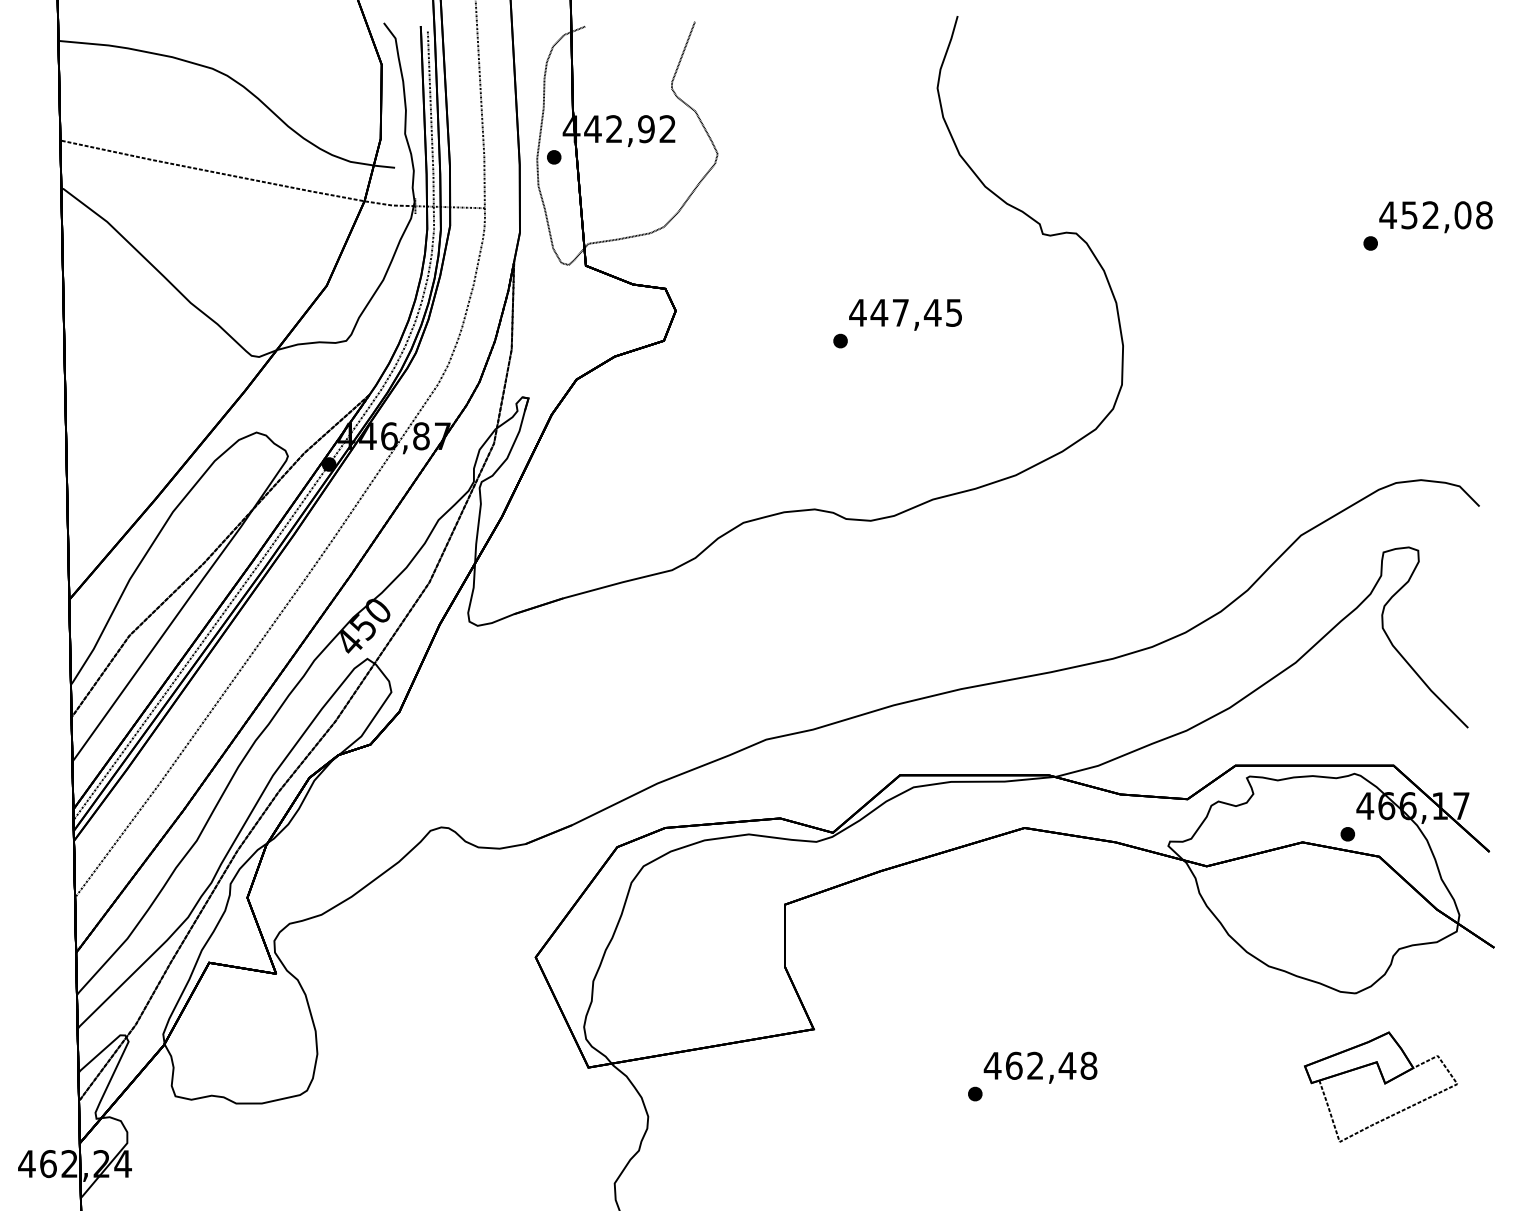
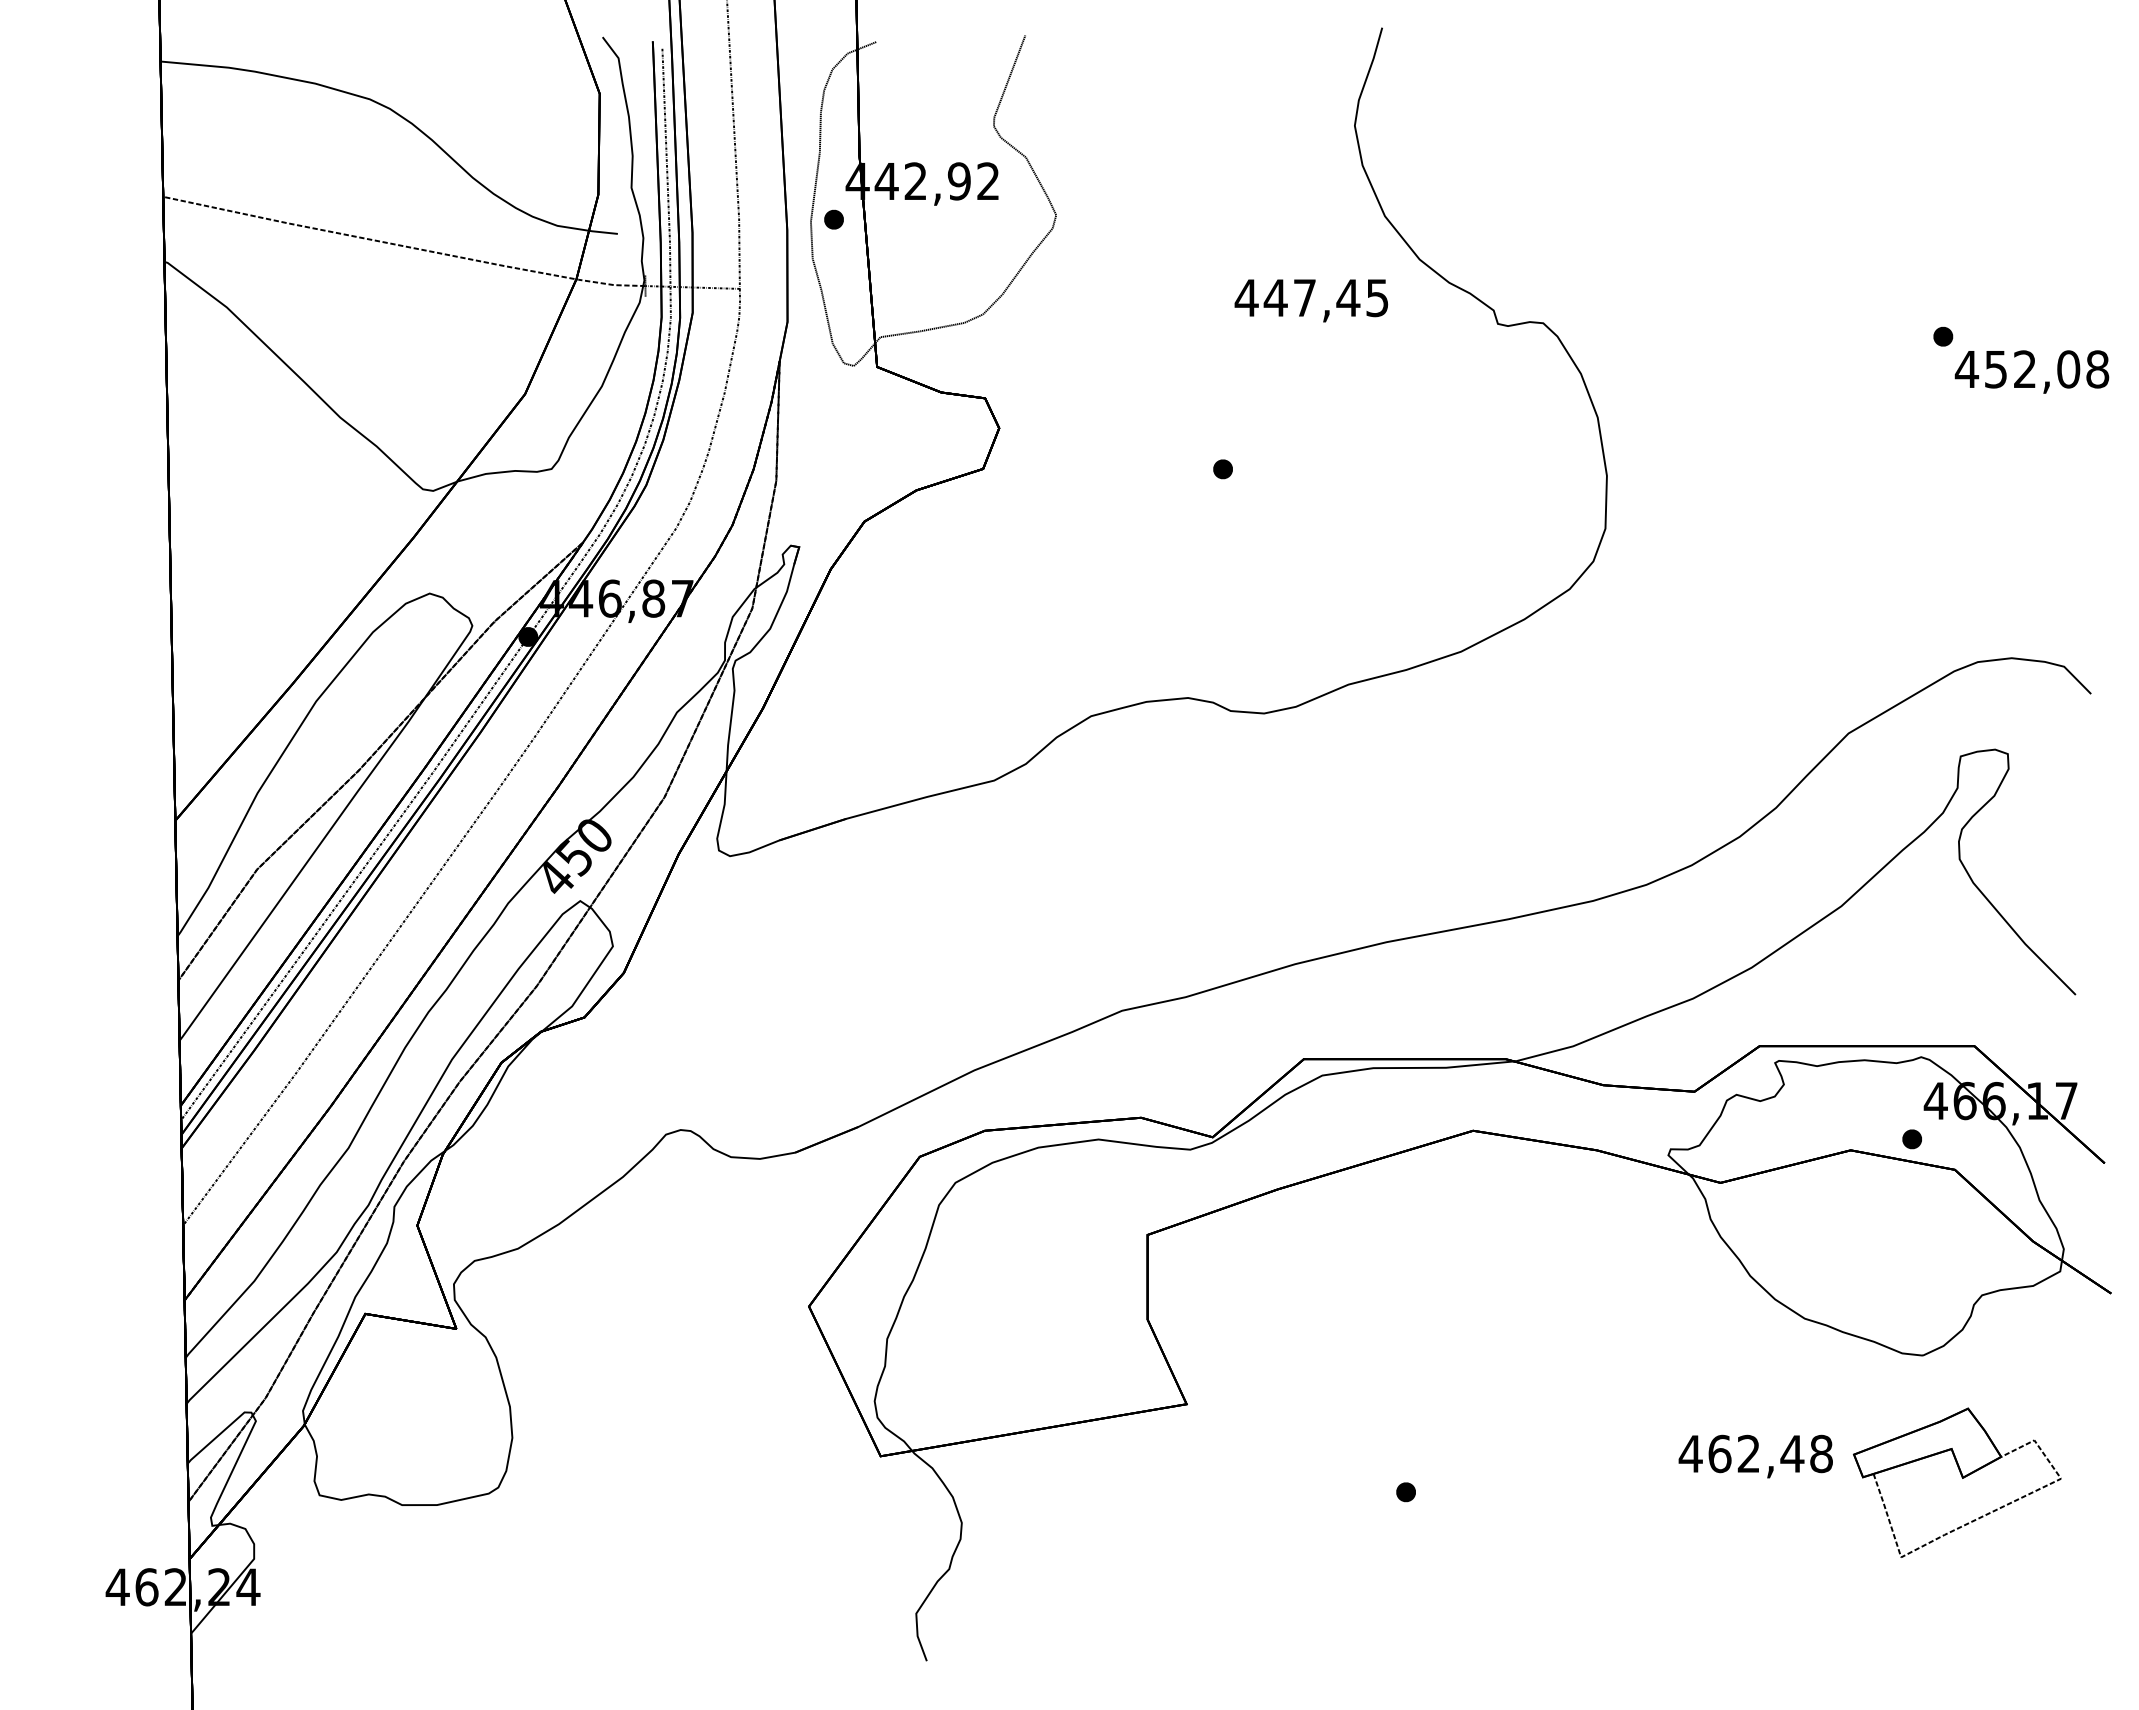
text: (1435, 216) -> (2031, 371), moved
text: (905, 314) -> (1311, 300), moved
text: (1040, 1067) -> (1755, 1456), moved

